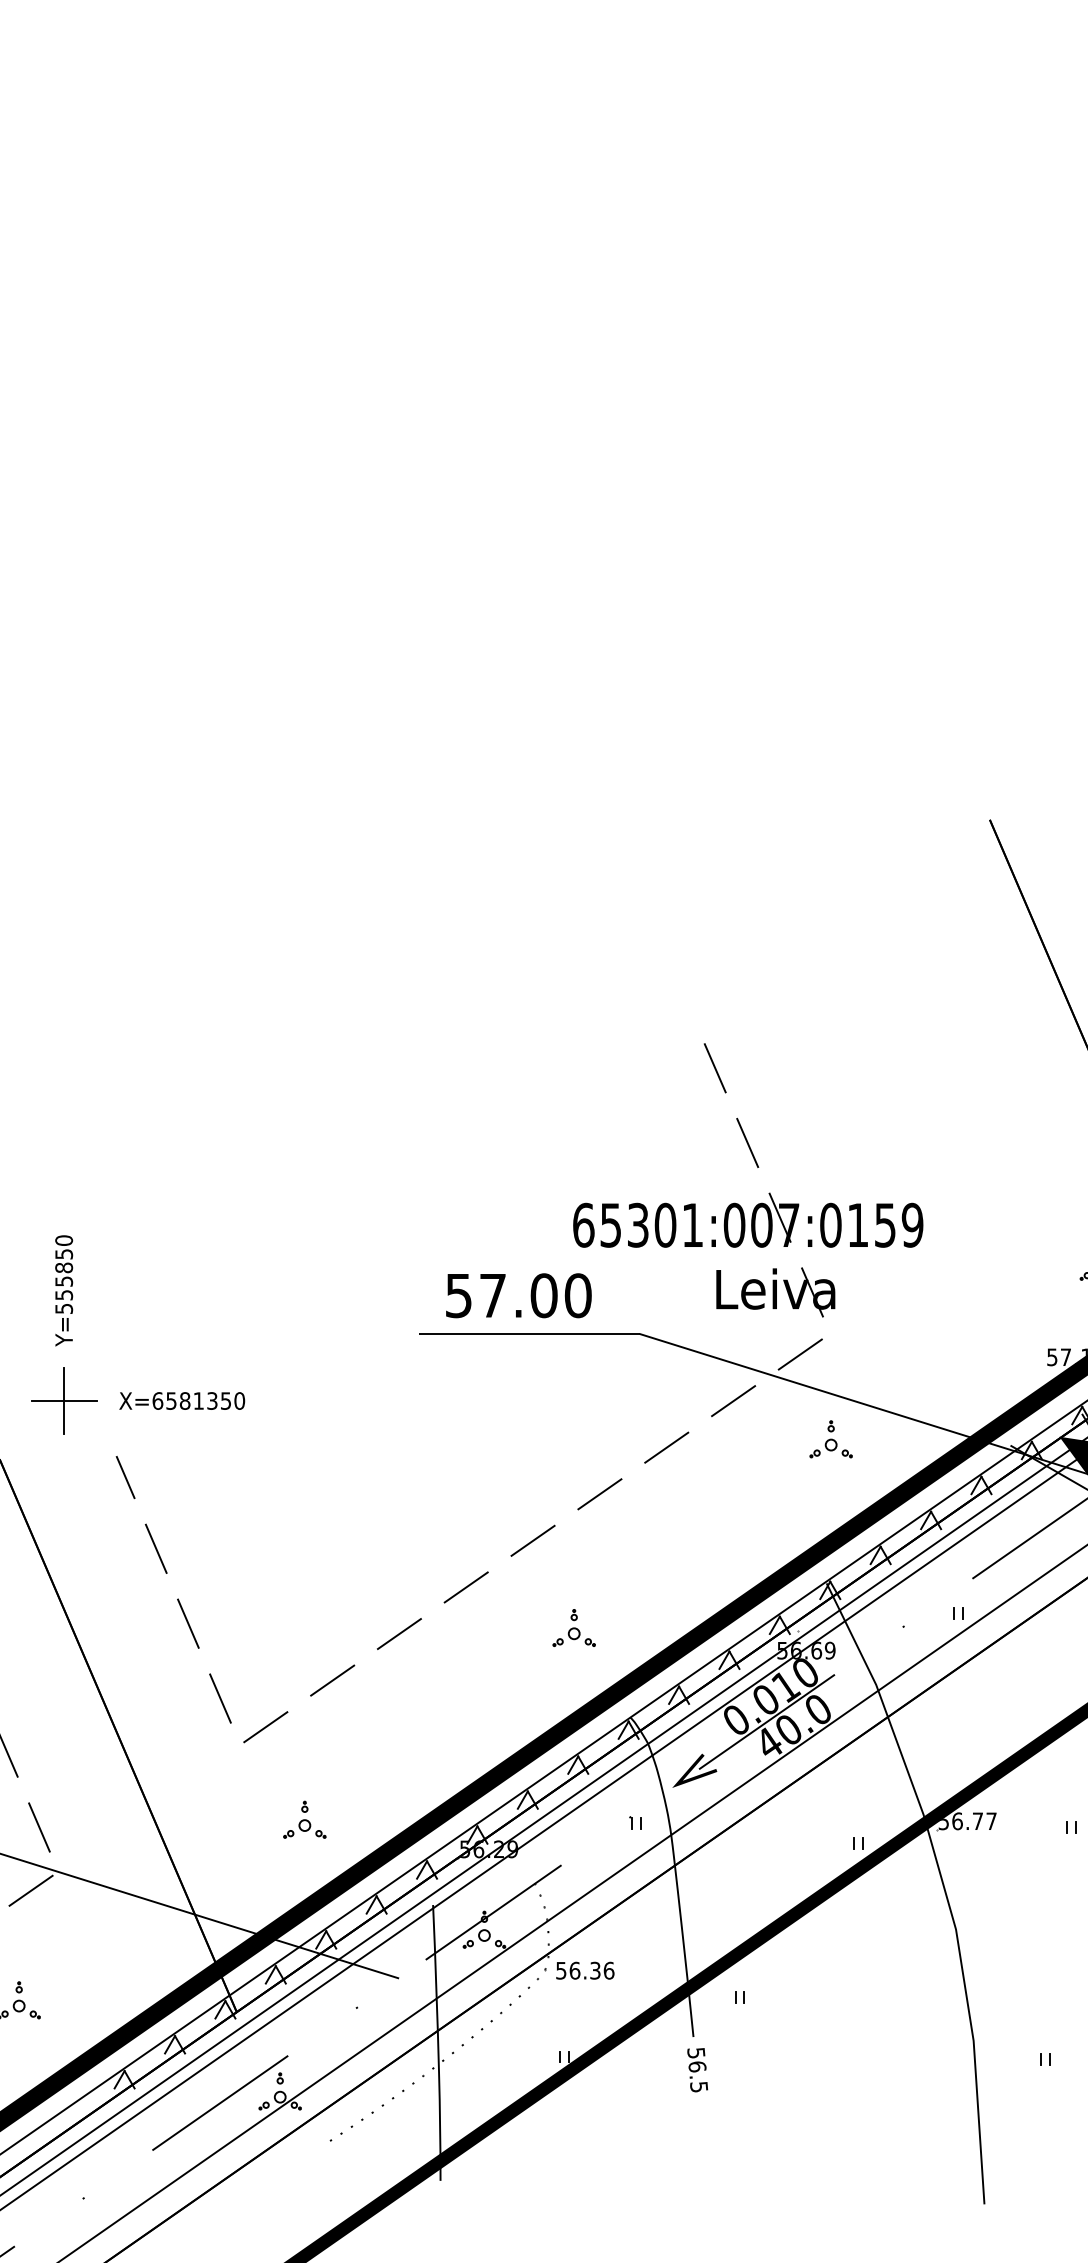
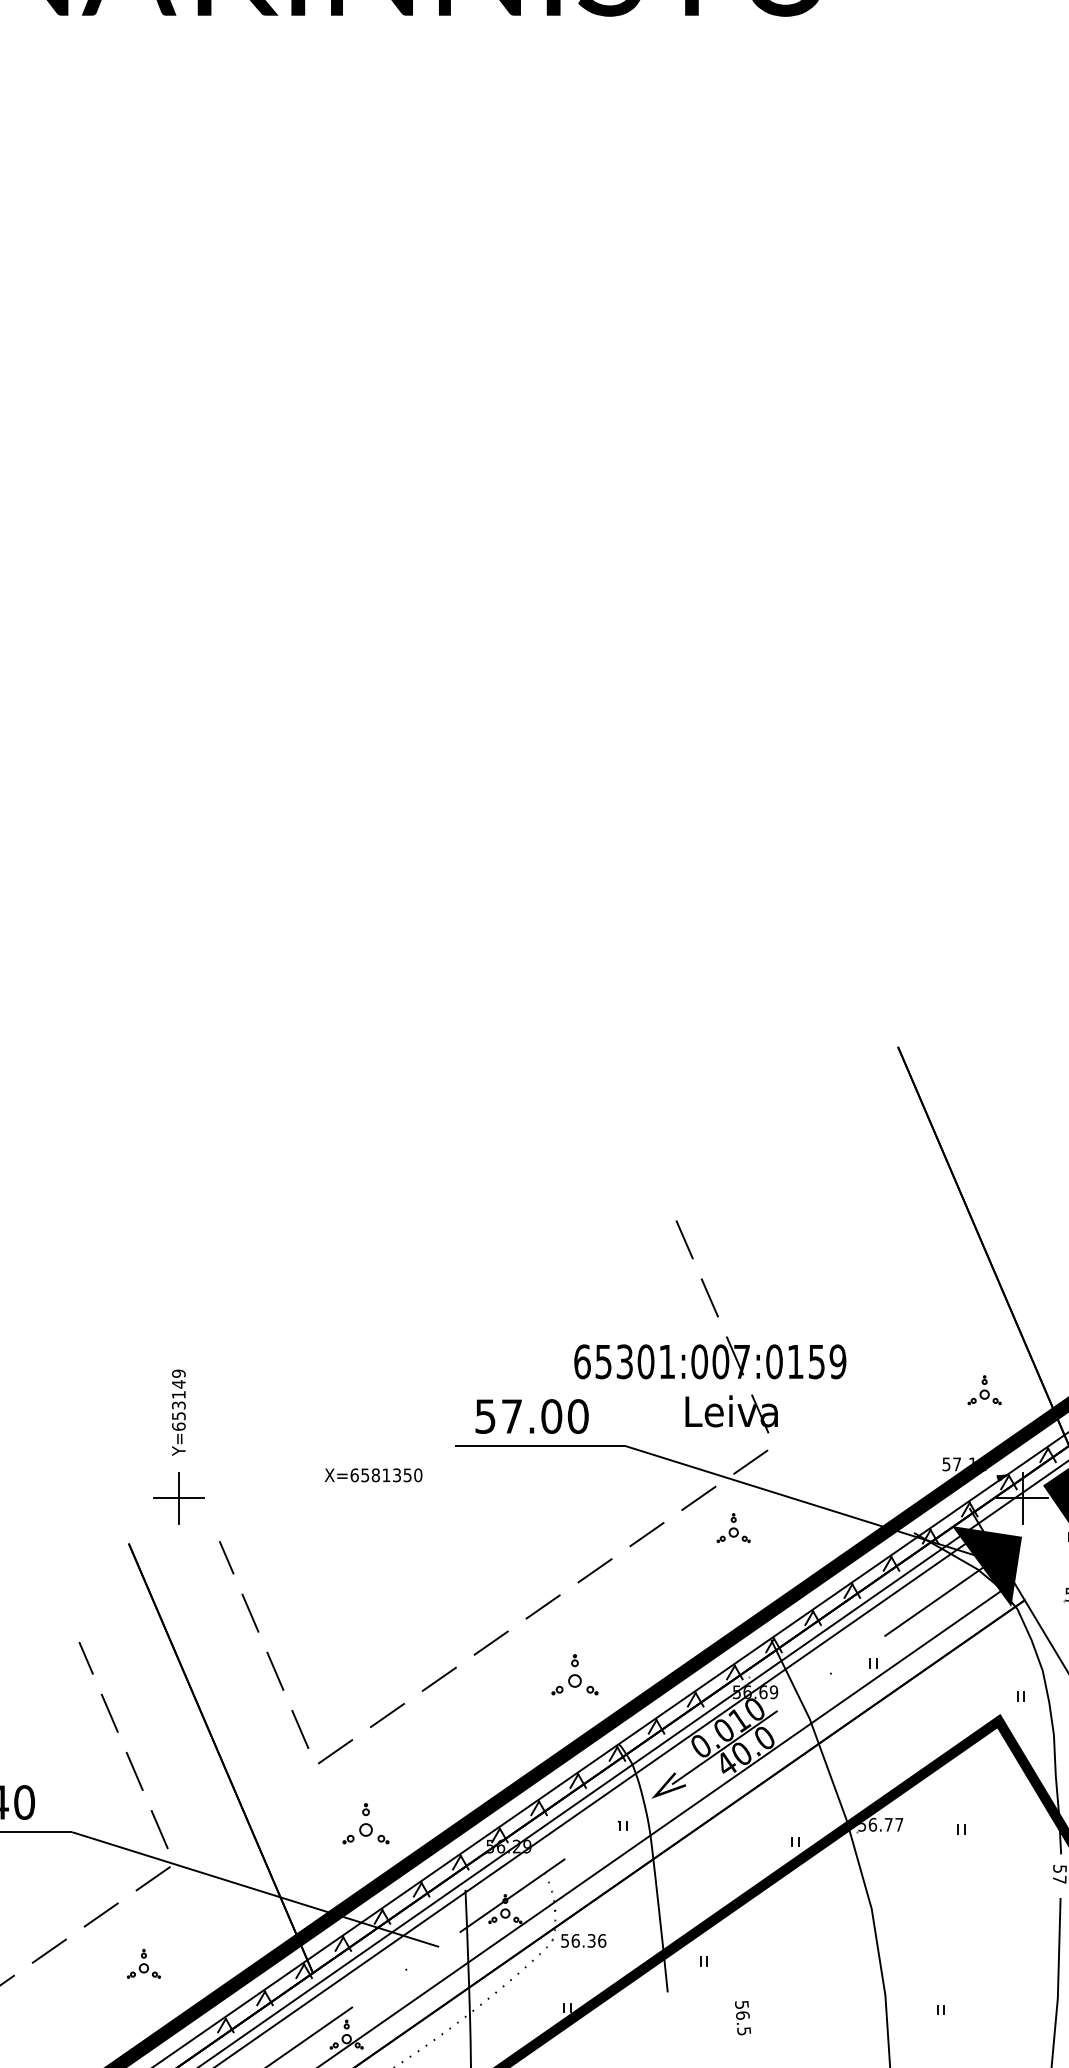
text: (63, 1273) -> (178, 1399), Y=555850 -> Y=653149
text: (182, 1401) -> (373, 1475), moved
part: (830, 1438) -> (733, 1527), moved
part: (574, 1627) -> (575, 1674), size x1.4
part: (304, 1819) -> (365, 1823), size x1.4
text: (697, 2070) -> (742, 2018), moved

